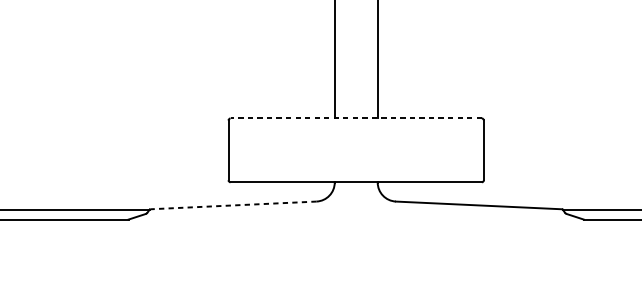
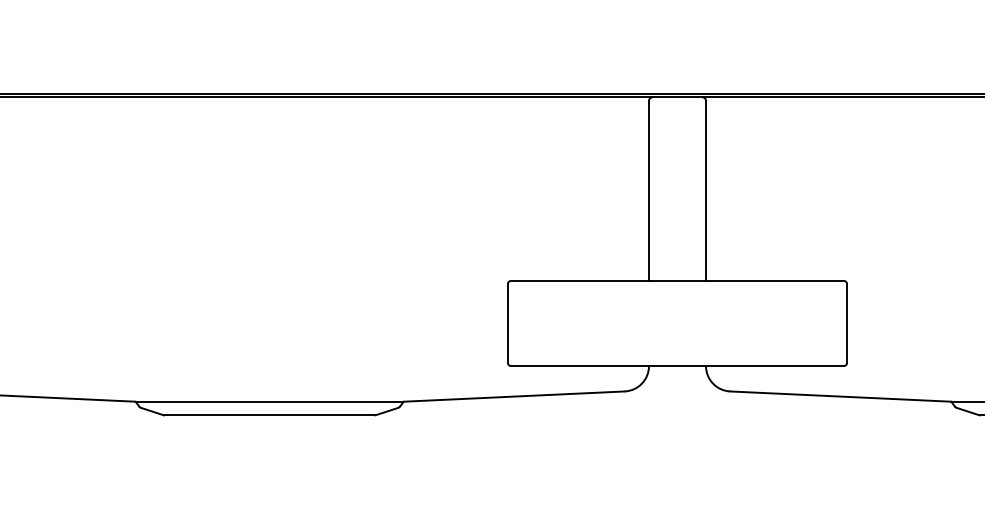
line: (356, 118) -> (677, 281), dashed -> solid
line: (233, 205) -> (514, 396), dashed -> solid

